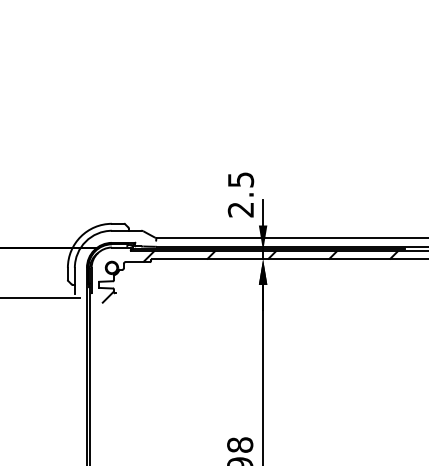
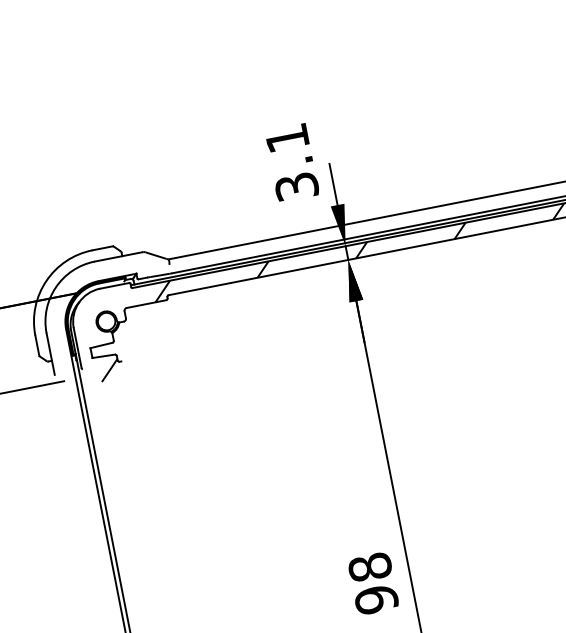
text: (241, 194) -> (292, 161), 2.5 -> 3.1

